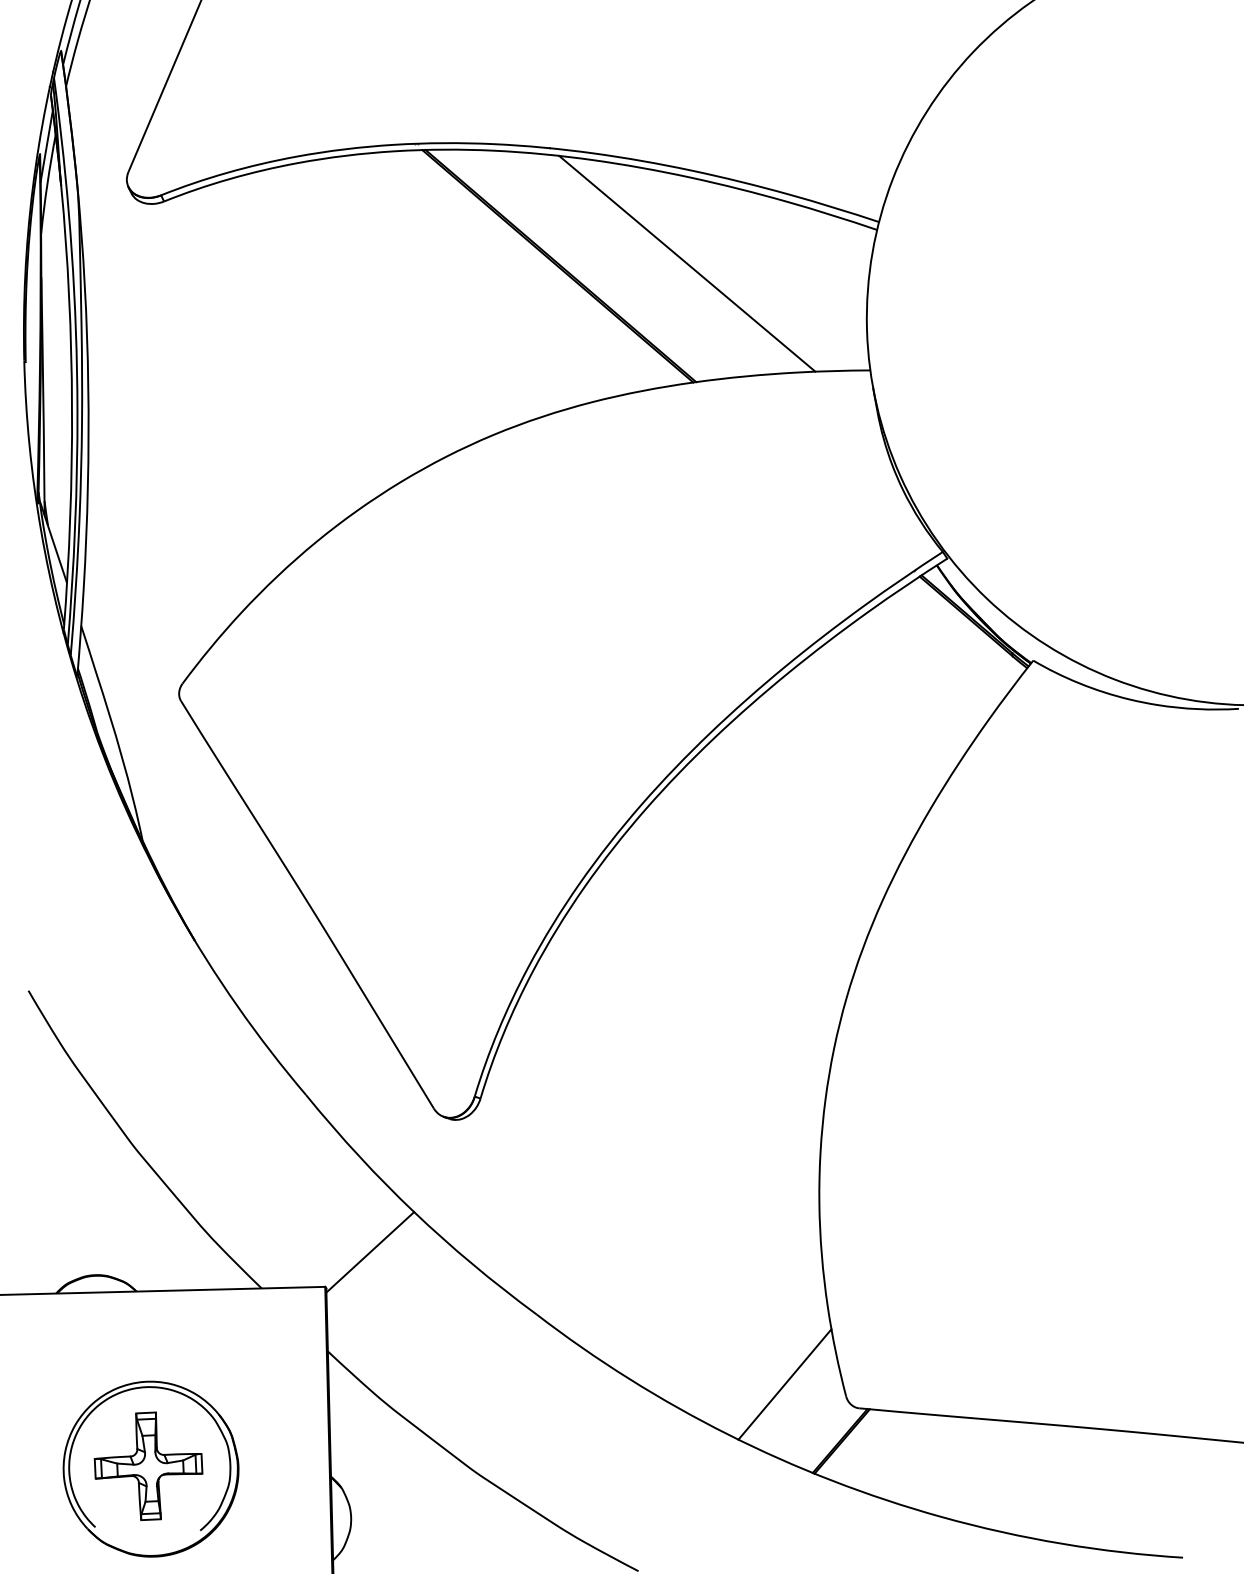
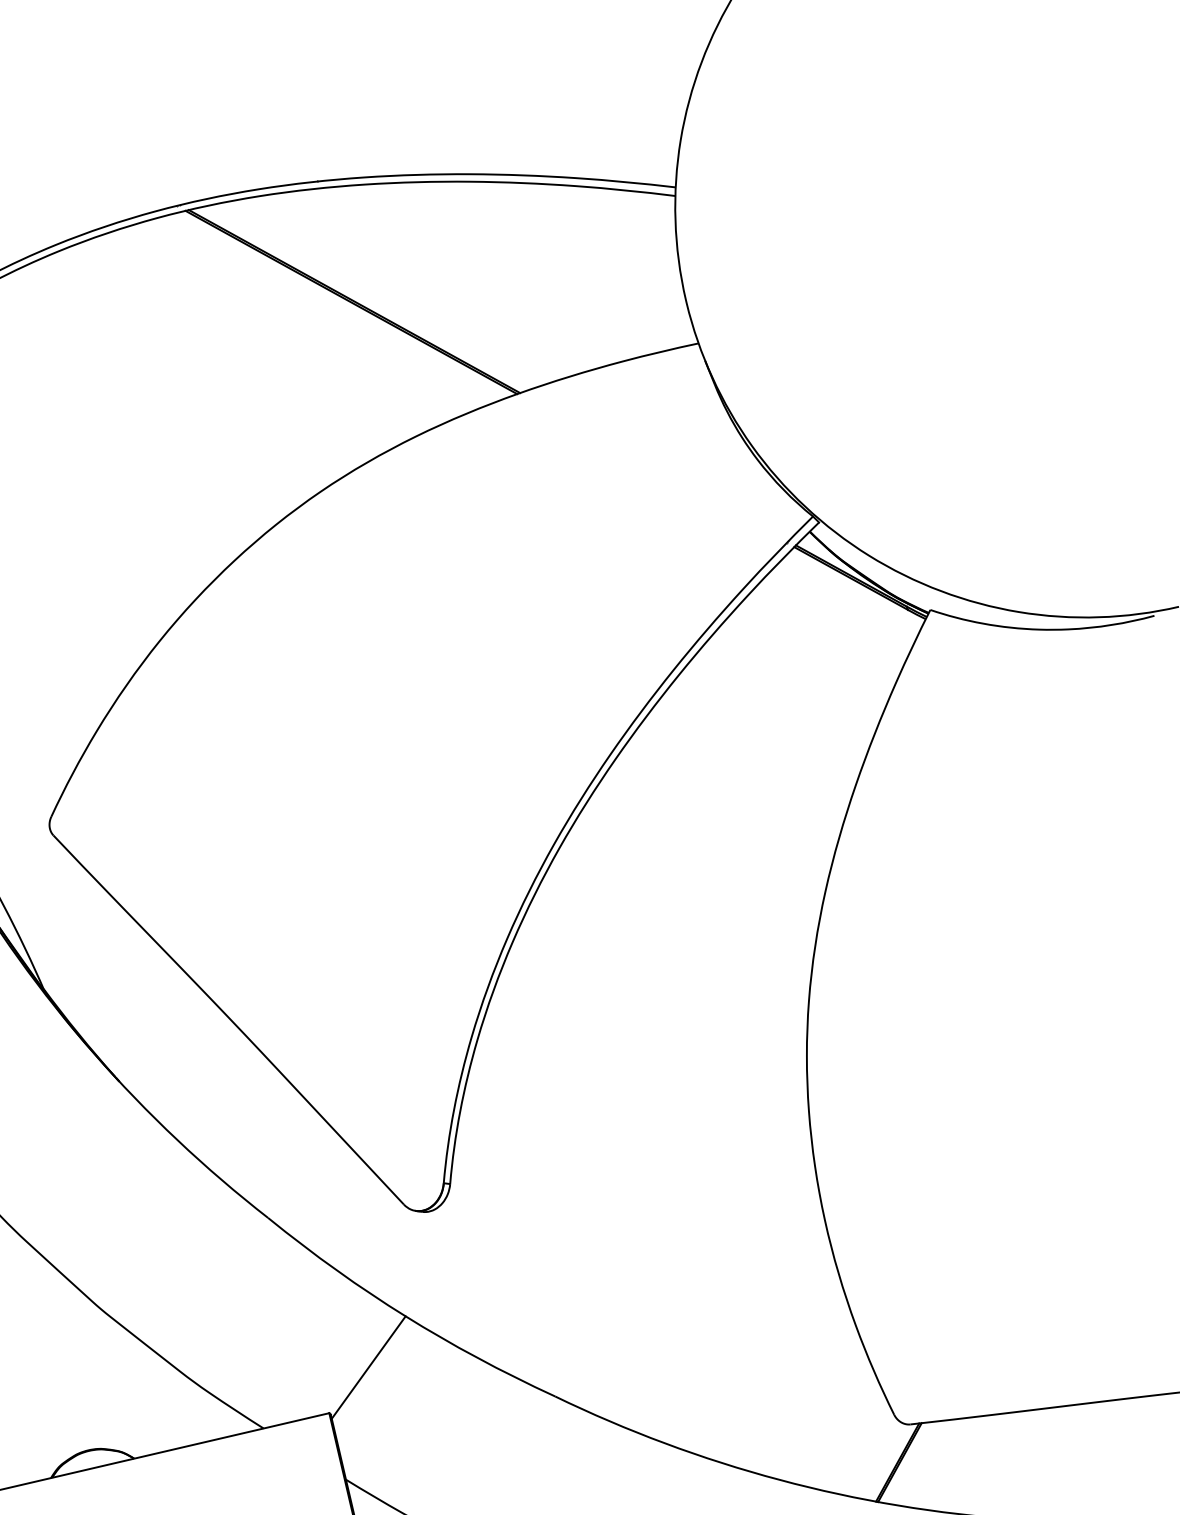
line: (687, 263) -> (485, 271), removed
line: (784, 1384) -> (827, 1415), removed

